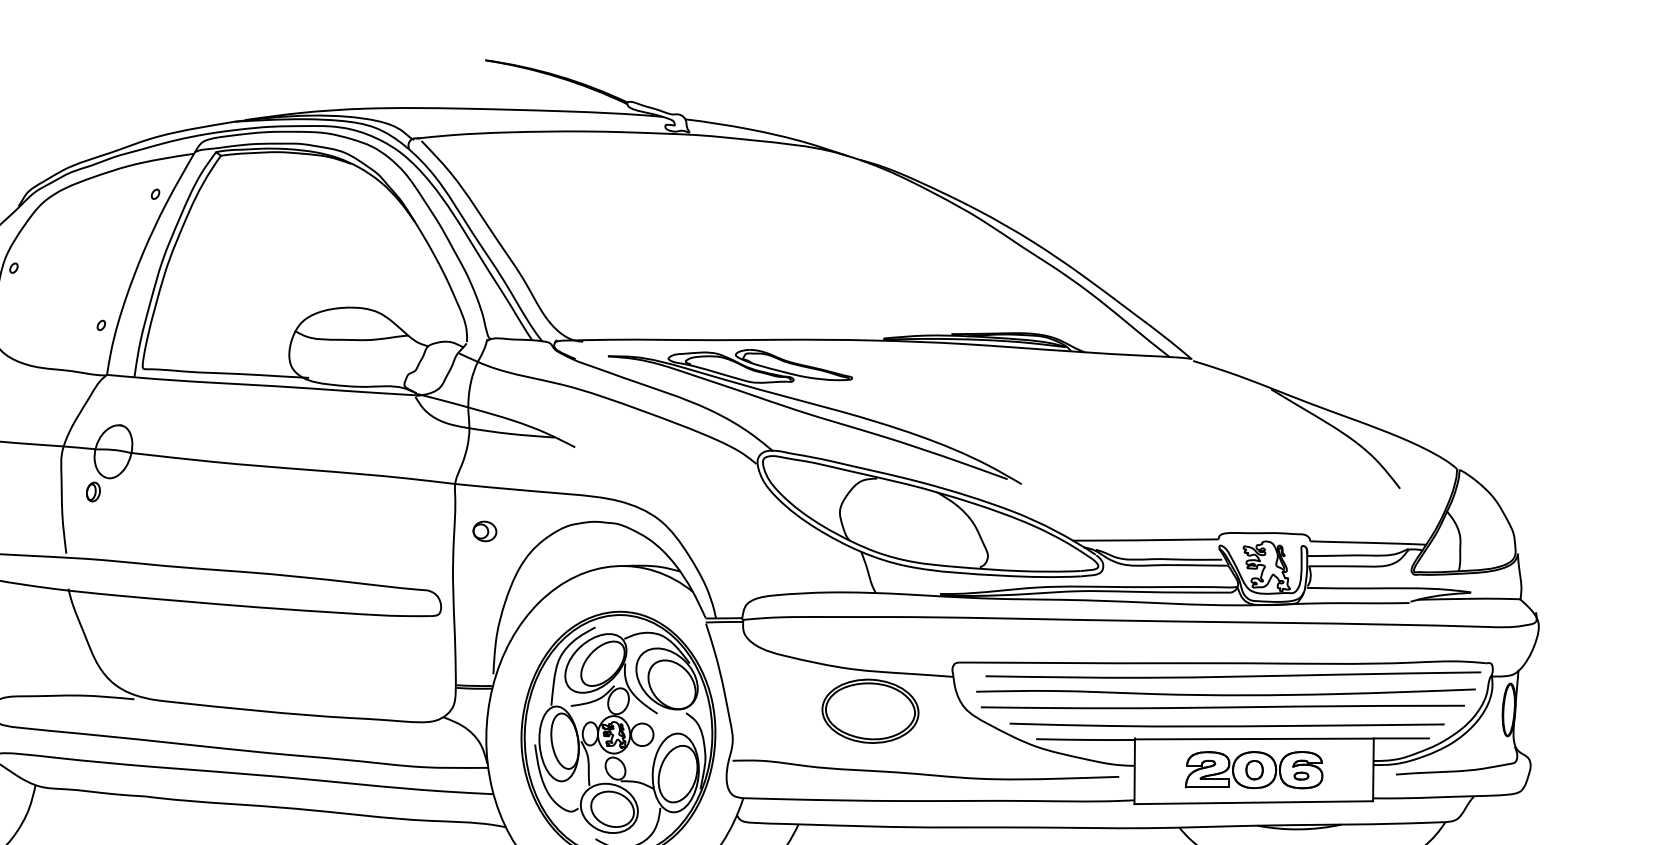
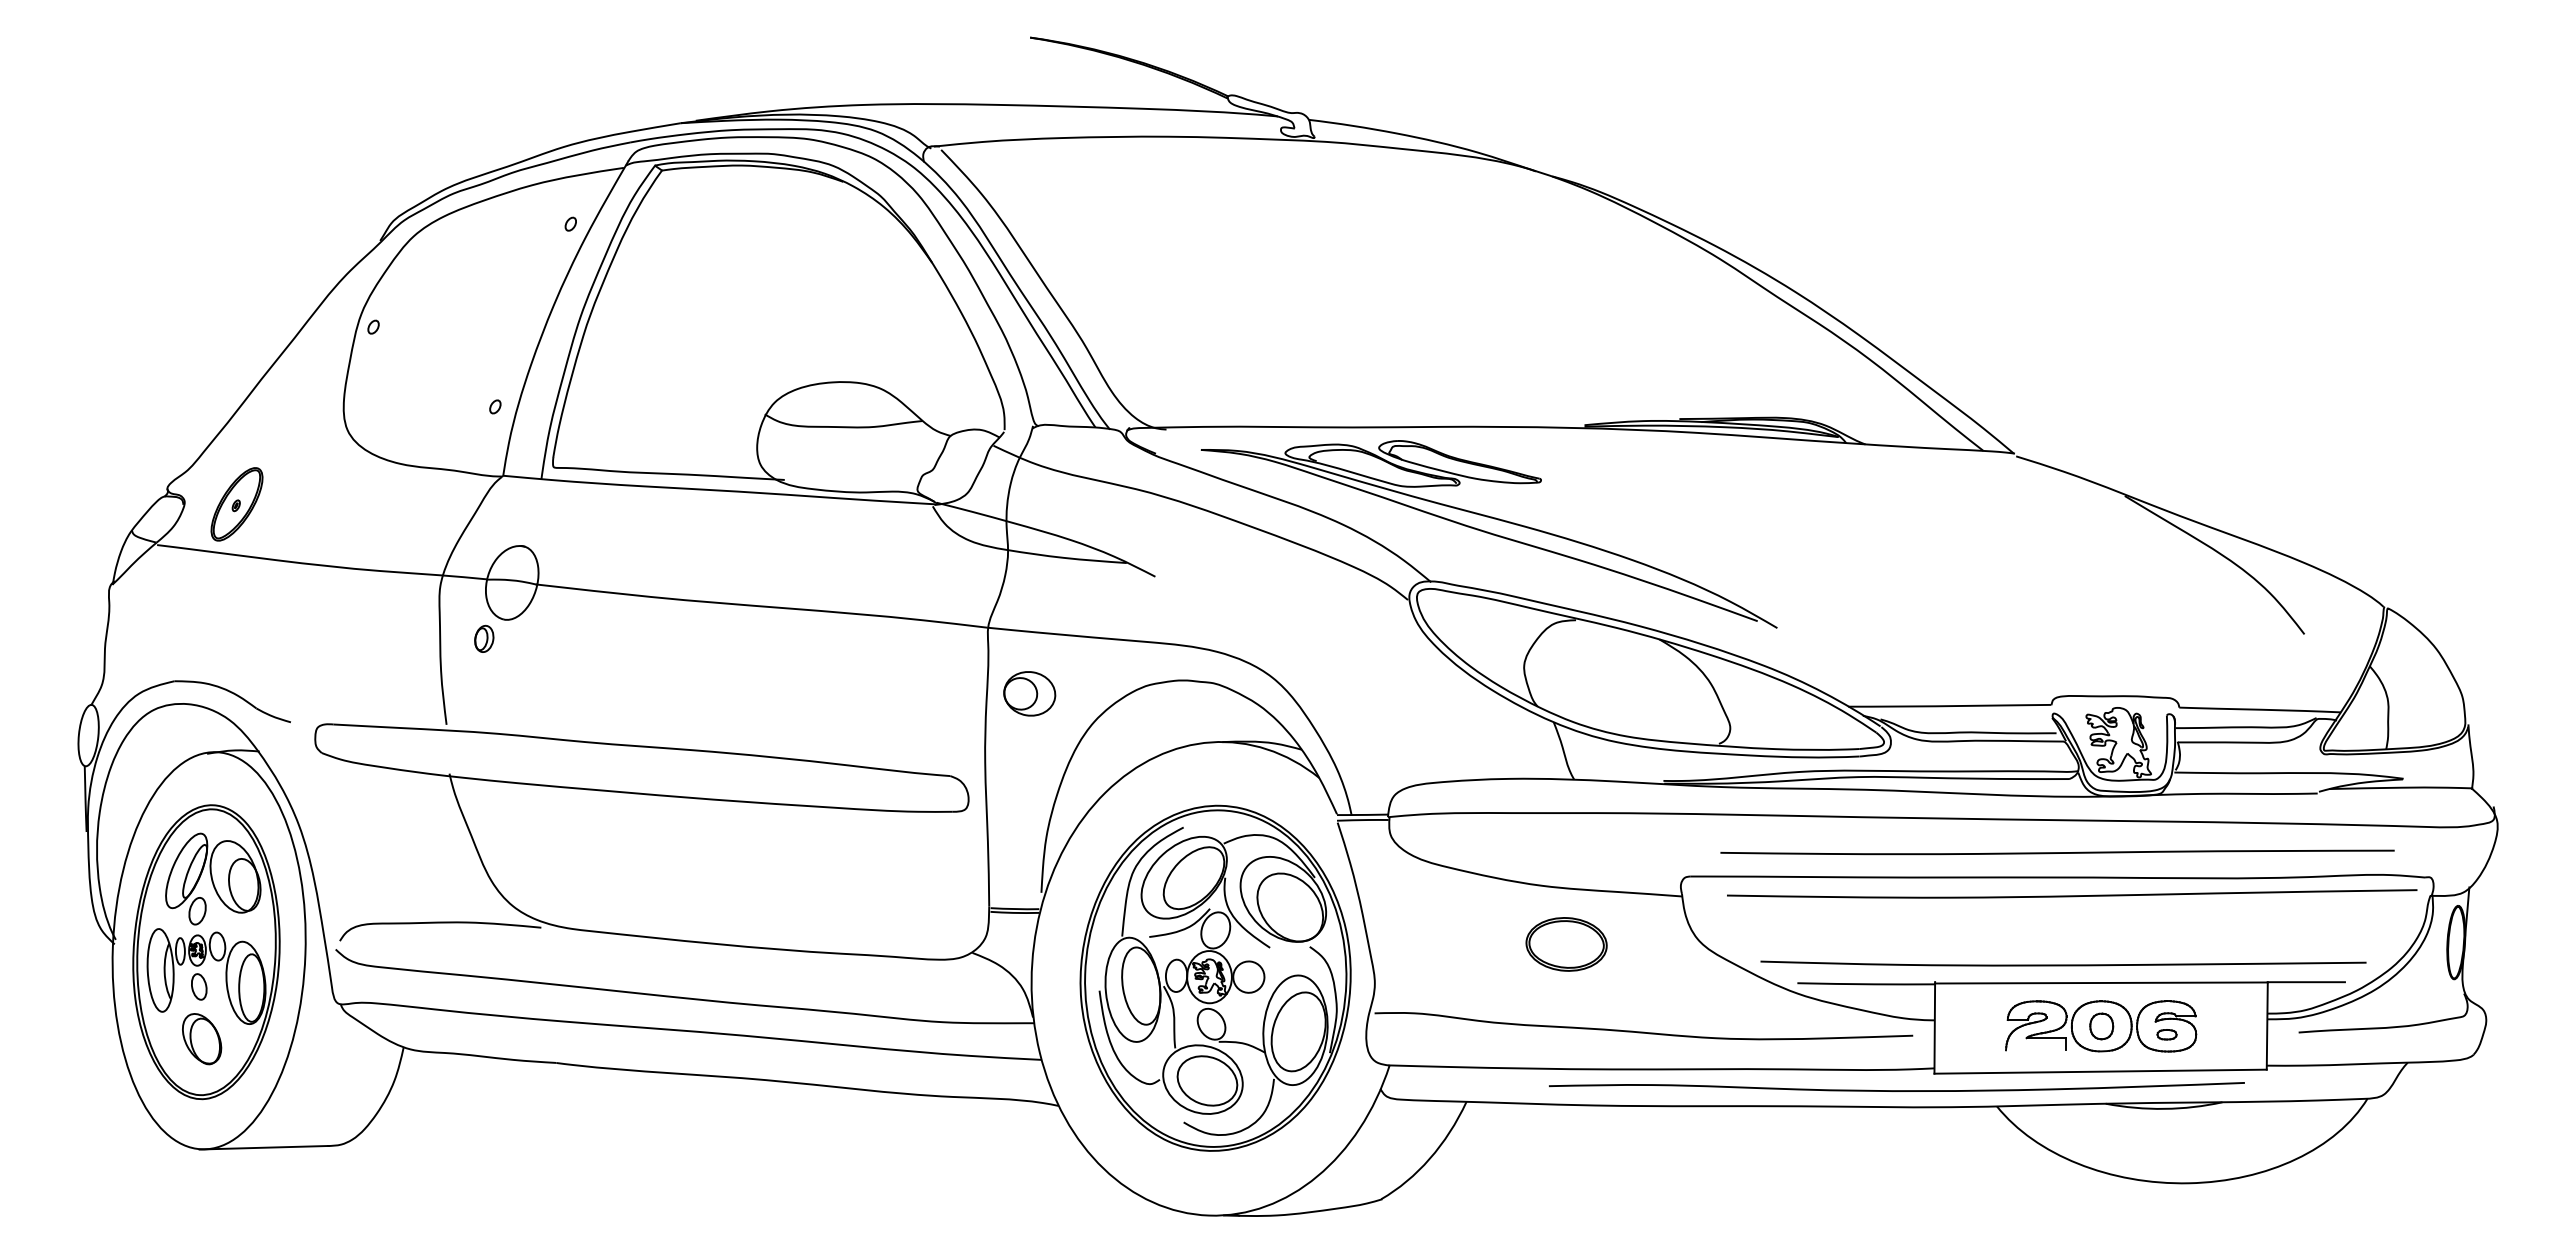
part: (484, 531) -> (1029, 693), size x1.6
curve: (1225, 694) -> (1896, 1090), moved
curve: (1222, 707) -> (2057, 852), moved
part: (870, 711) -> (1566, 944), size x0.6
line: (1207, 787) -> (2035, 1050), removed

